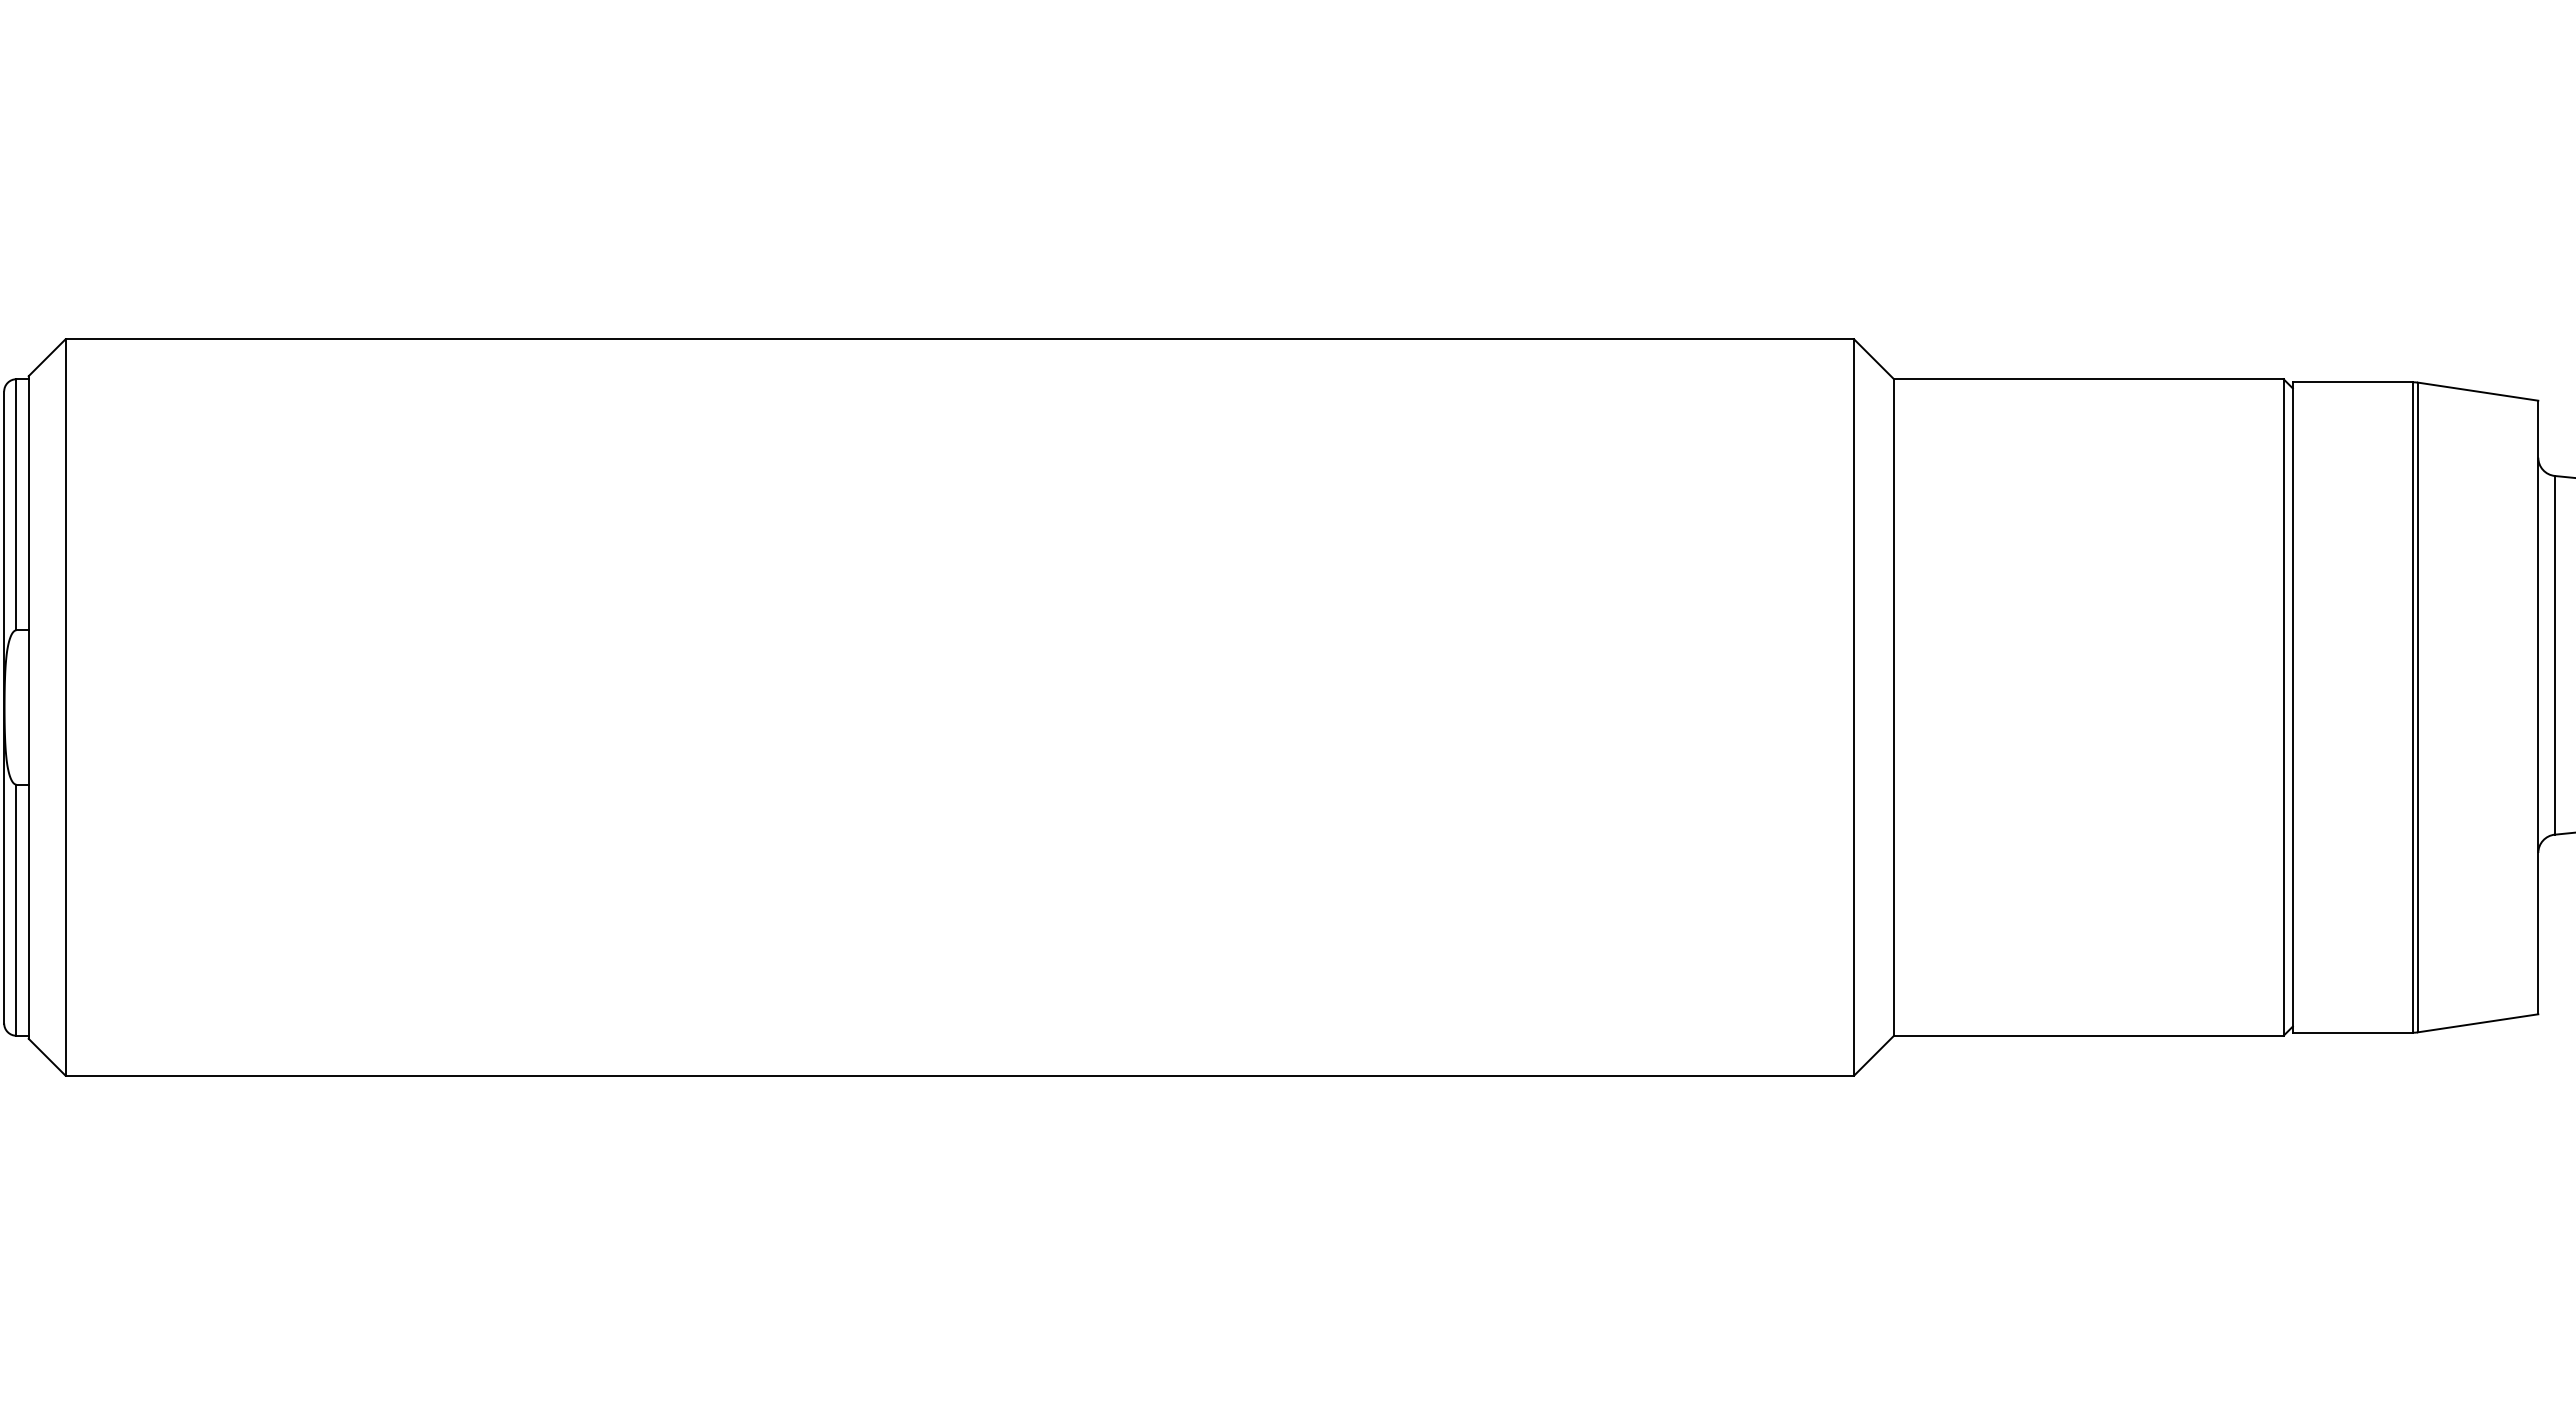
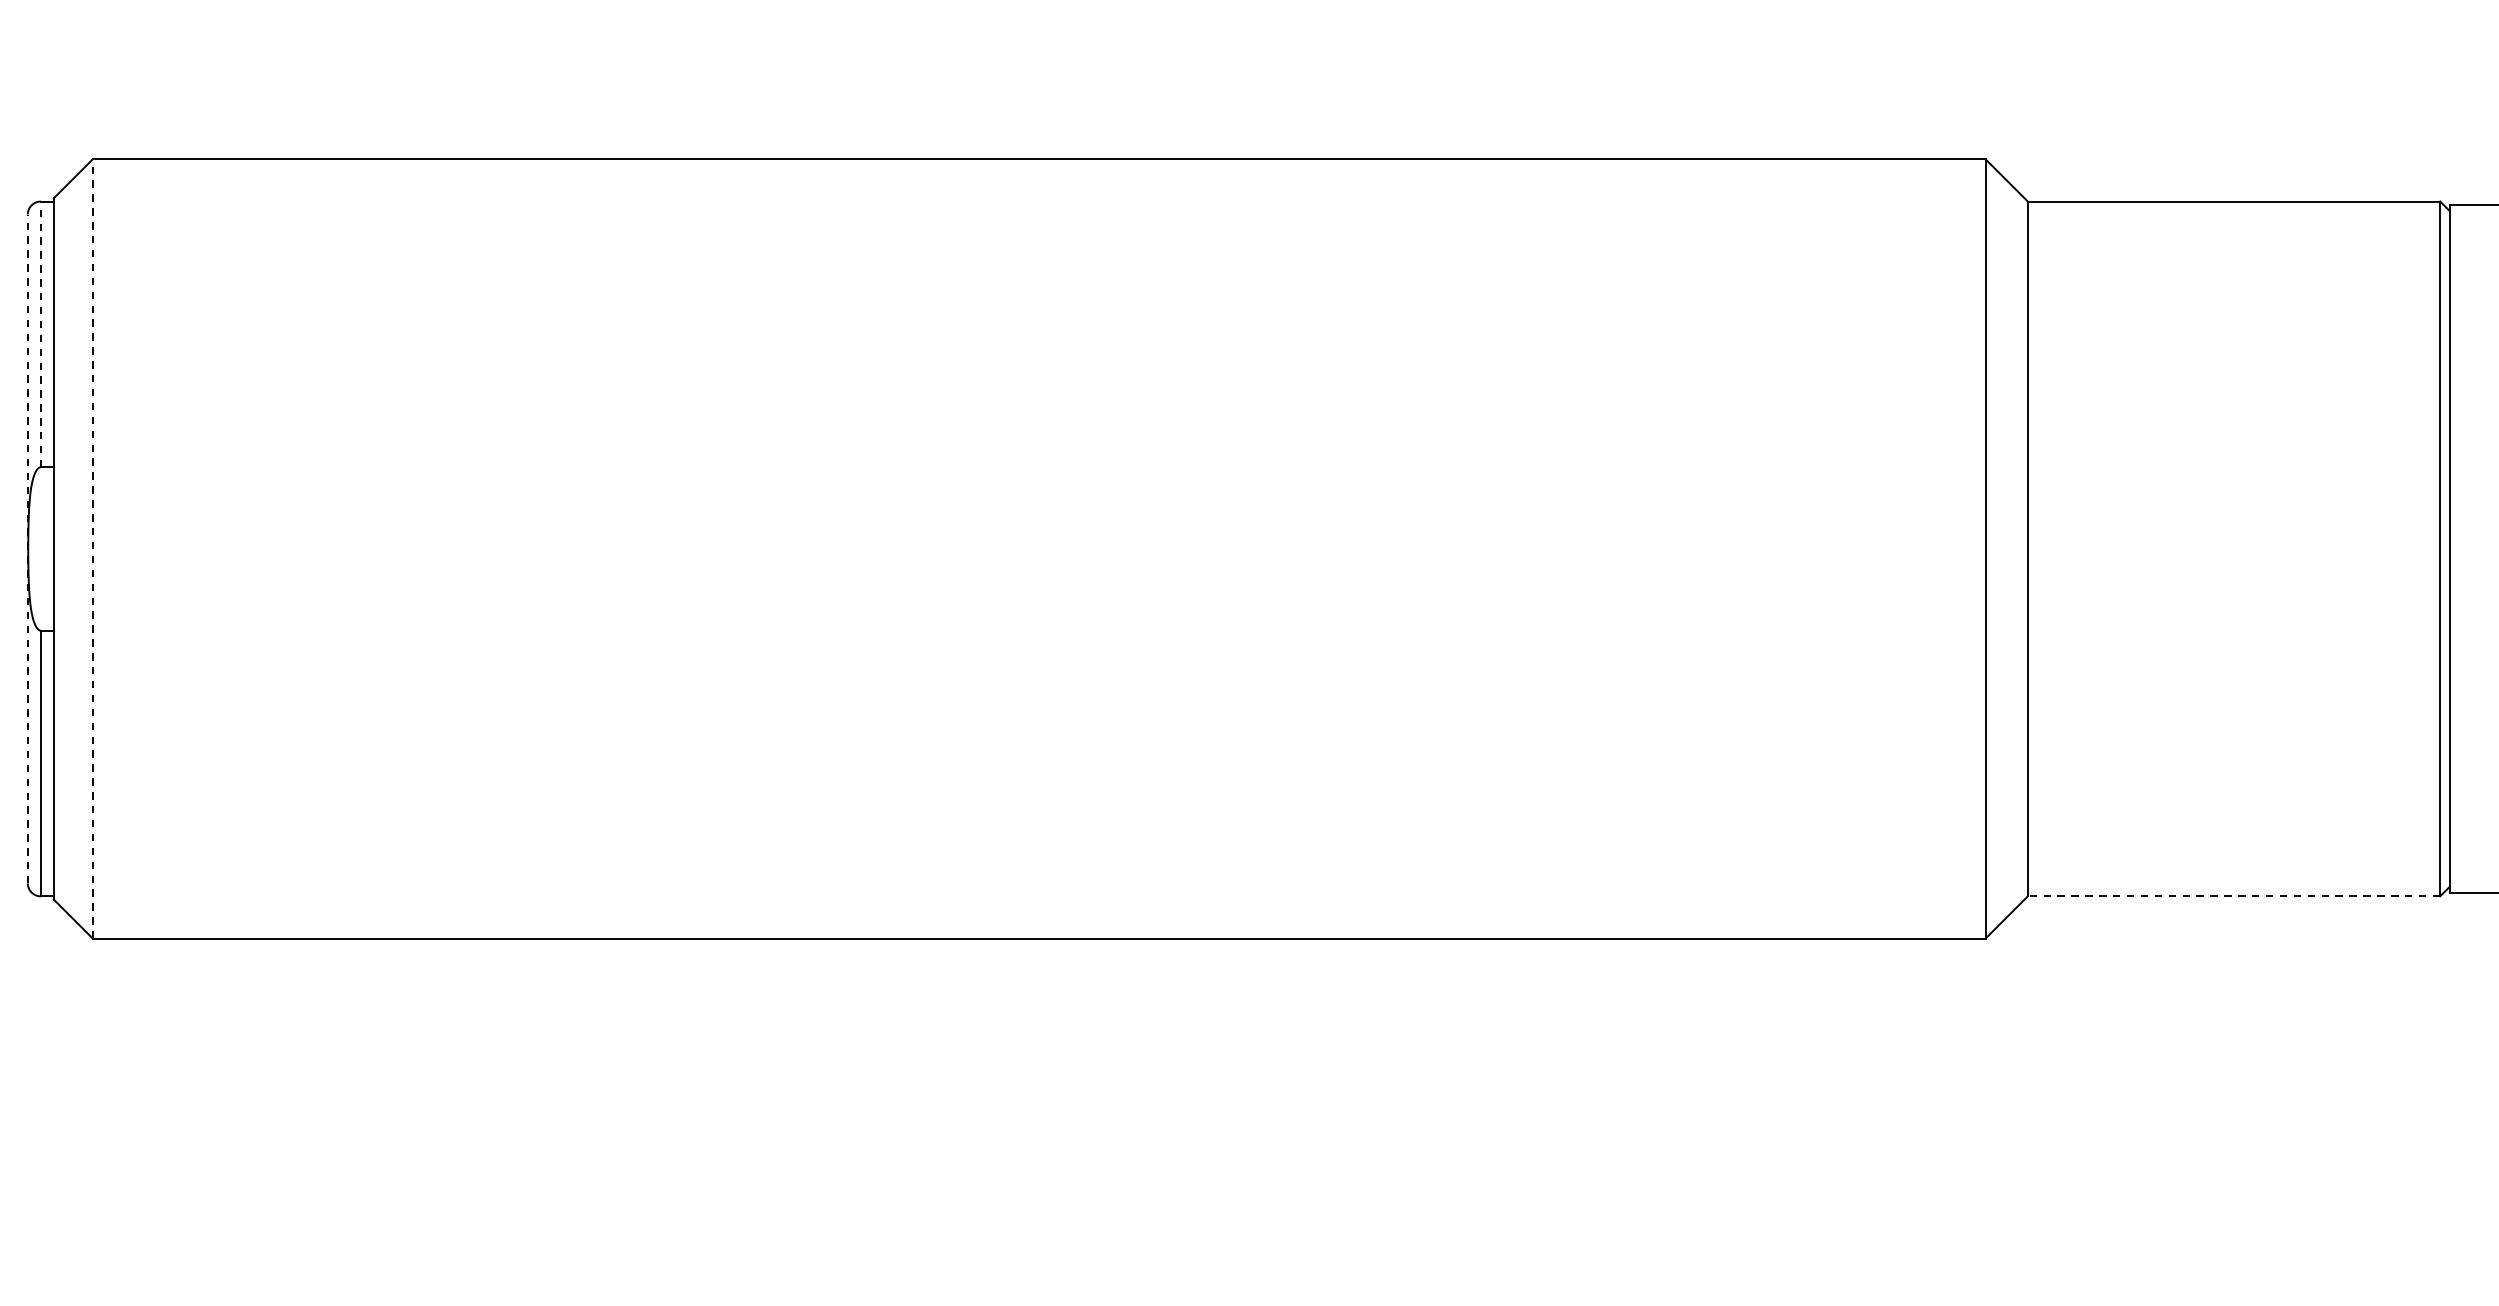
line: (16, 504) -> (40, 334), solid -> dashed
line: (4, 707) -> (28, 548), solid -> dashed
line: (65, 707) -> (92, 548), solid -> dashed
line: (2088, 1035) -> (2233, 896), solid -> dashed

